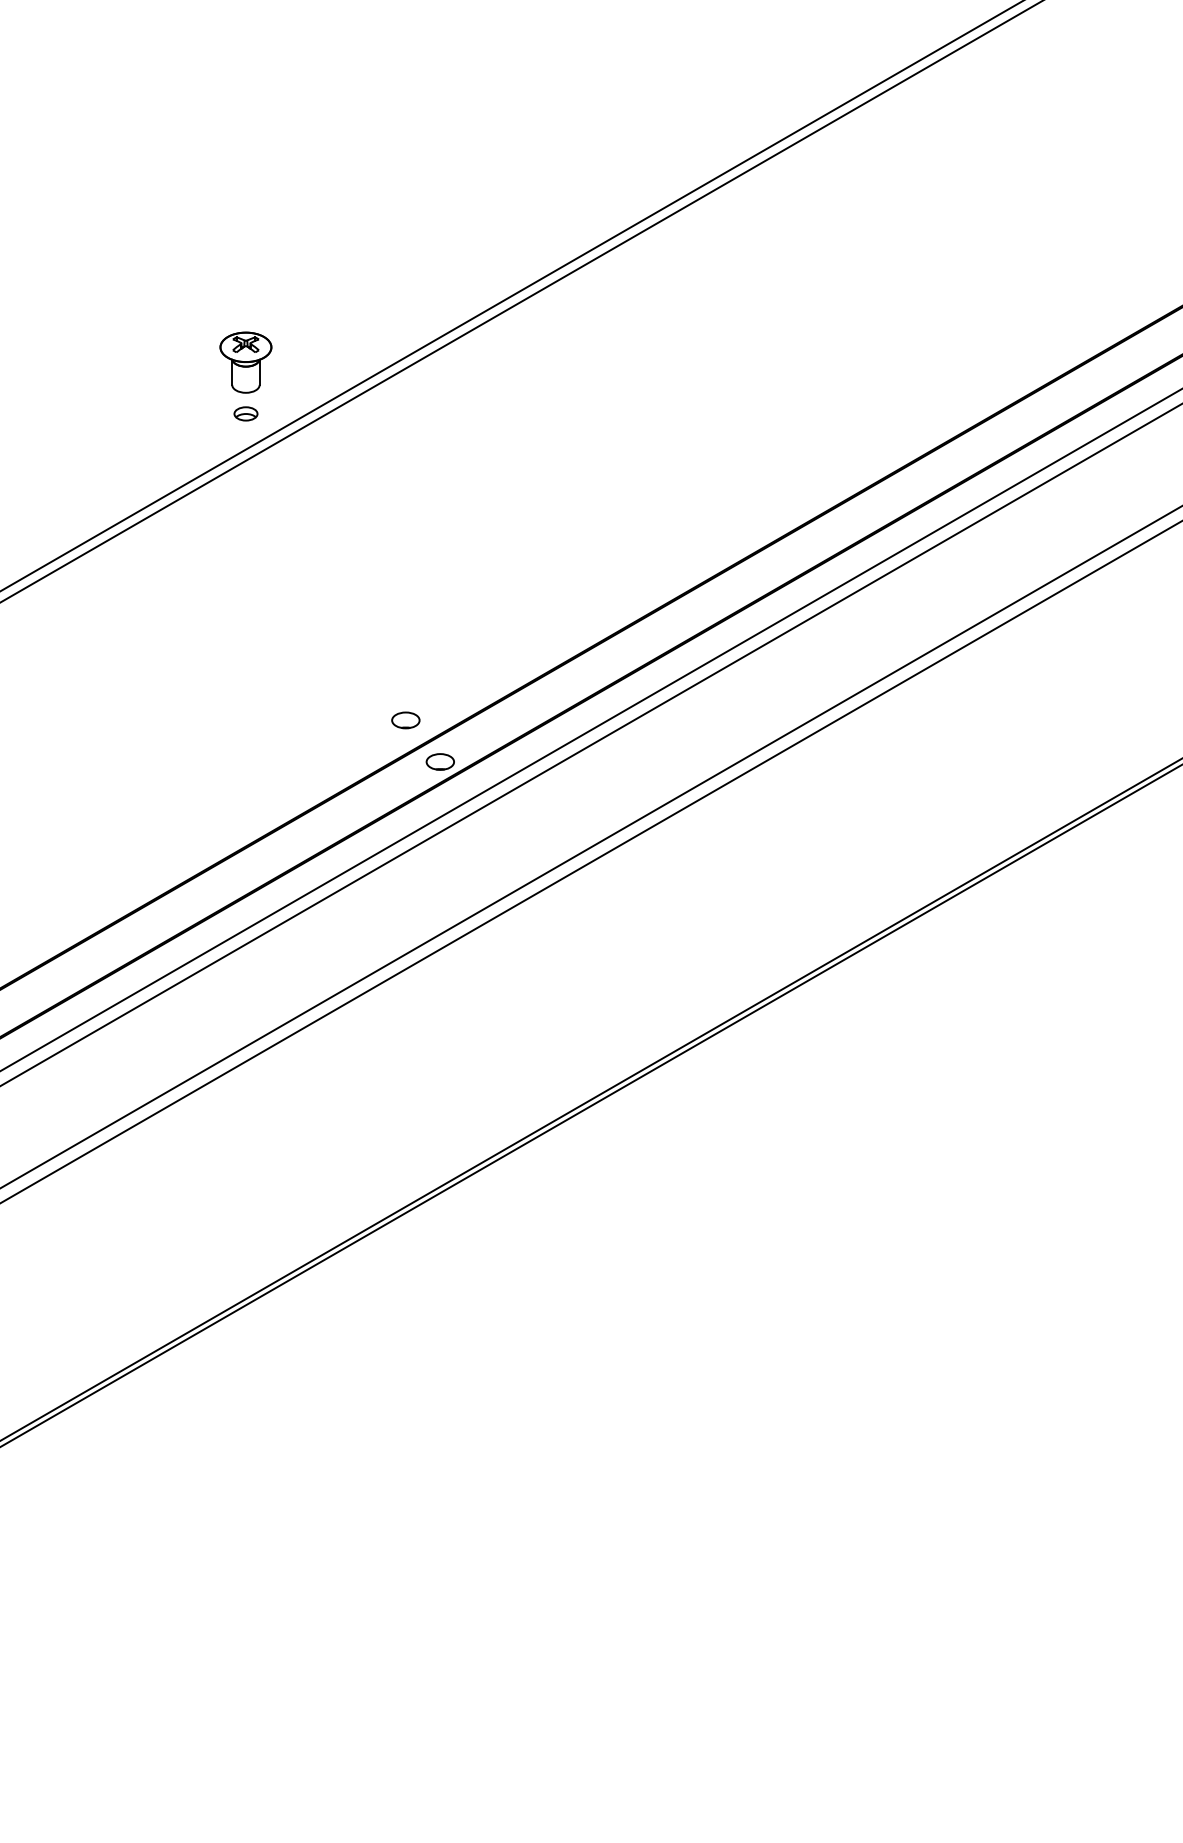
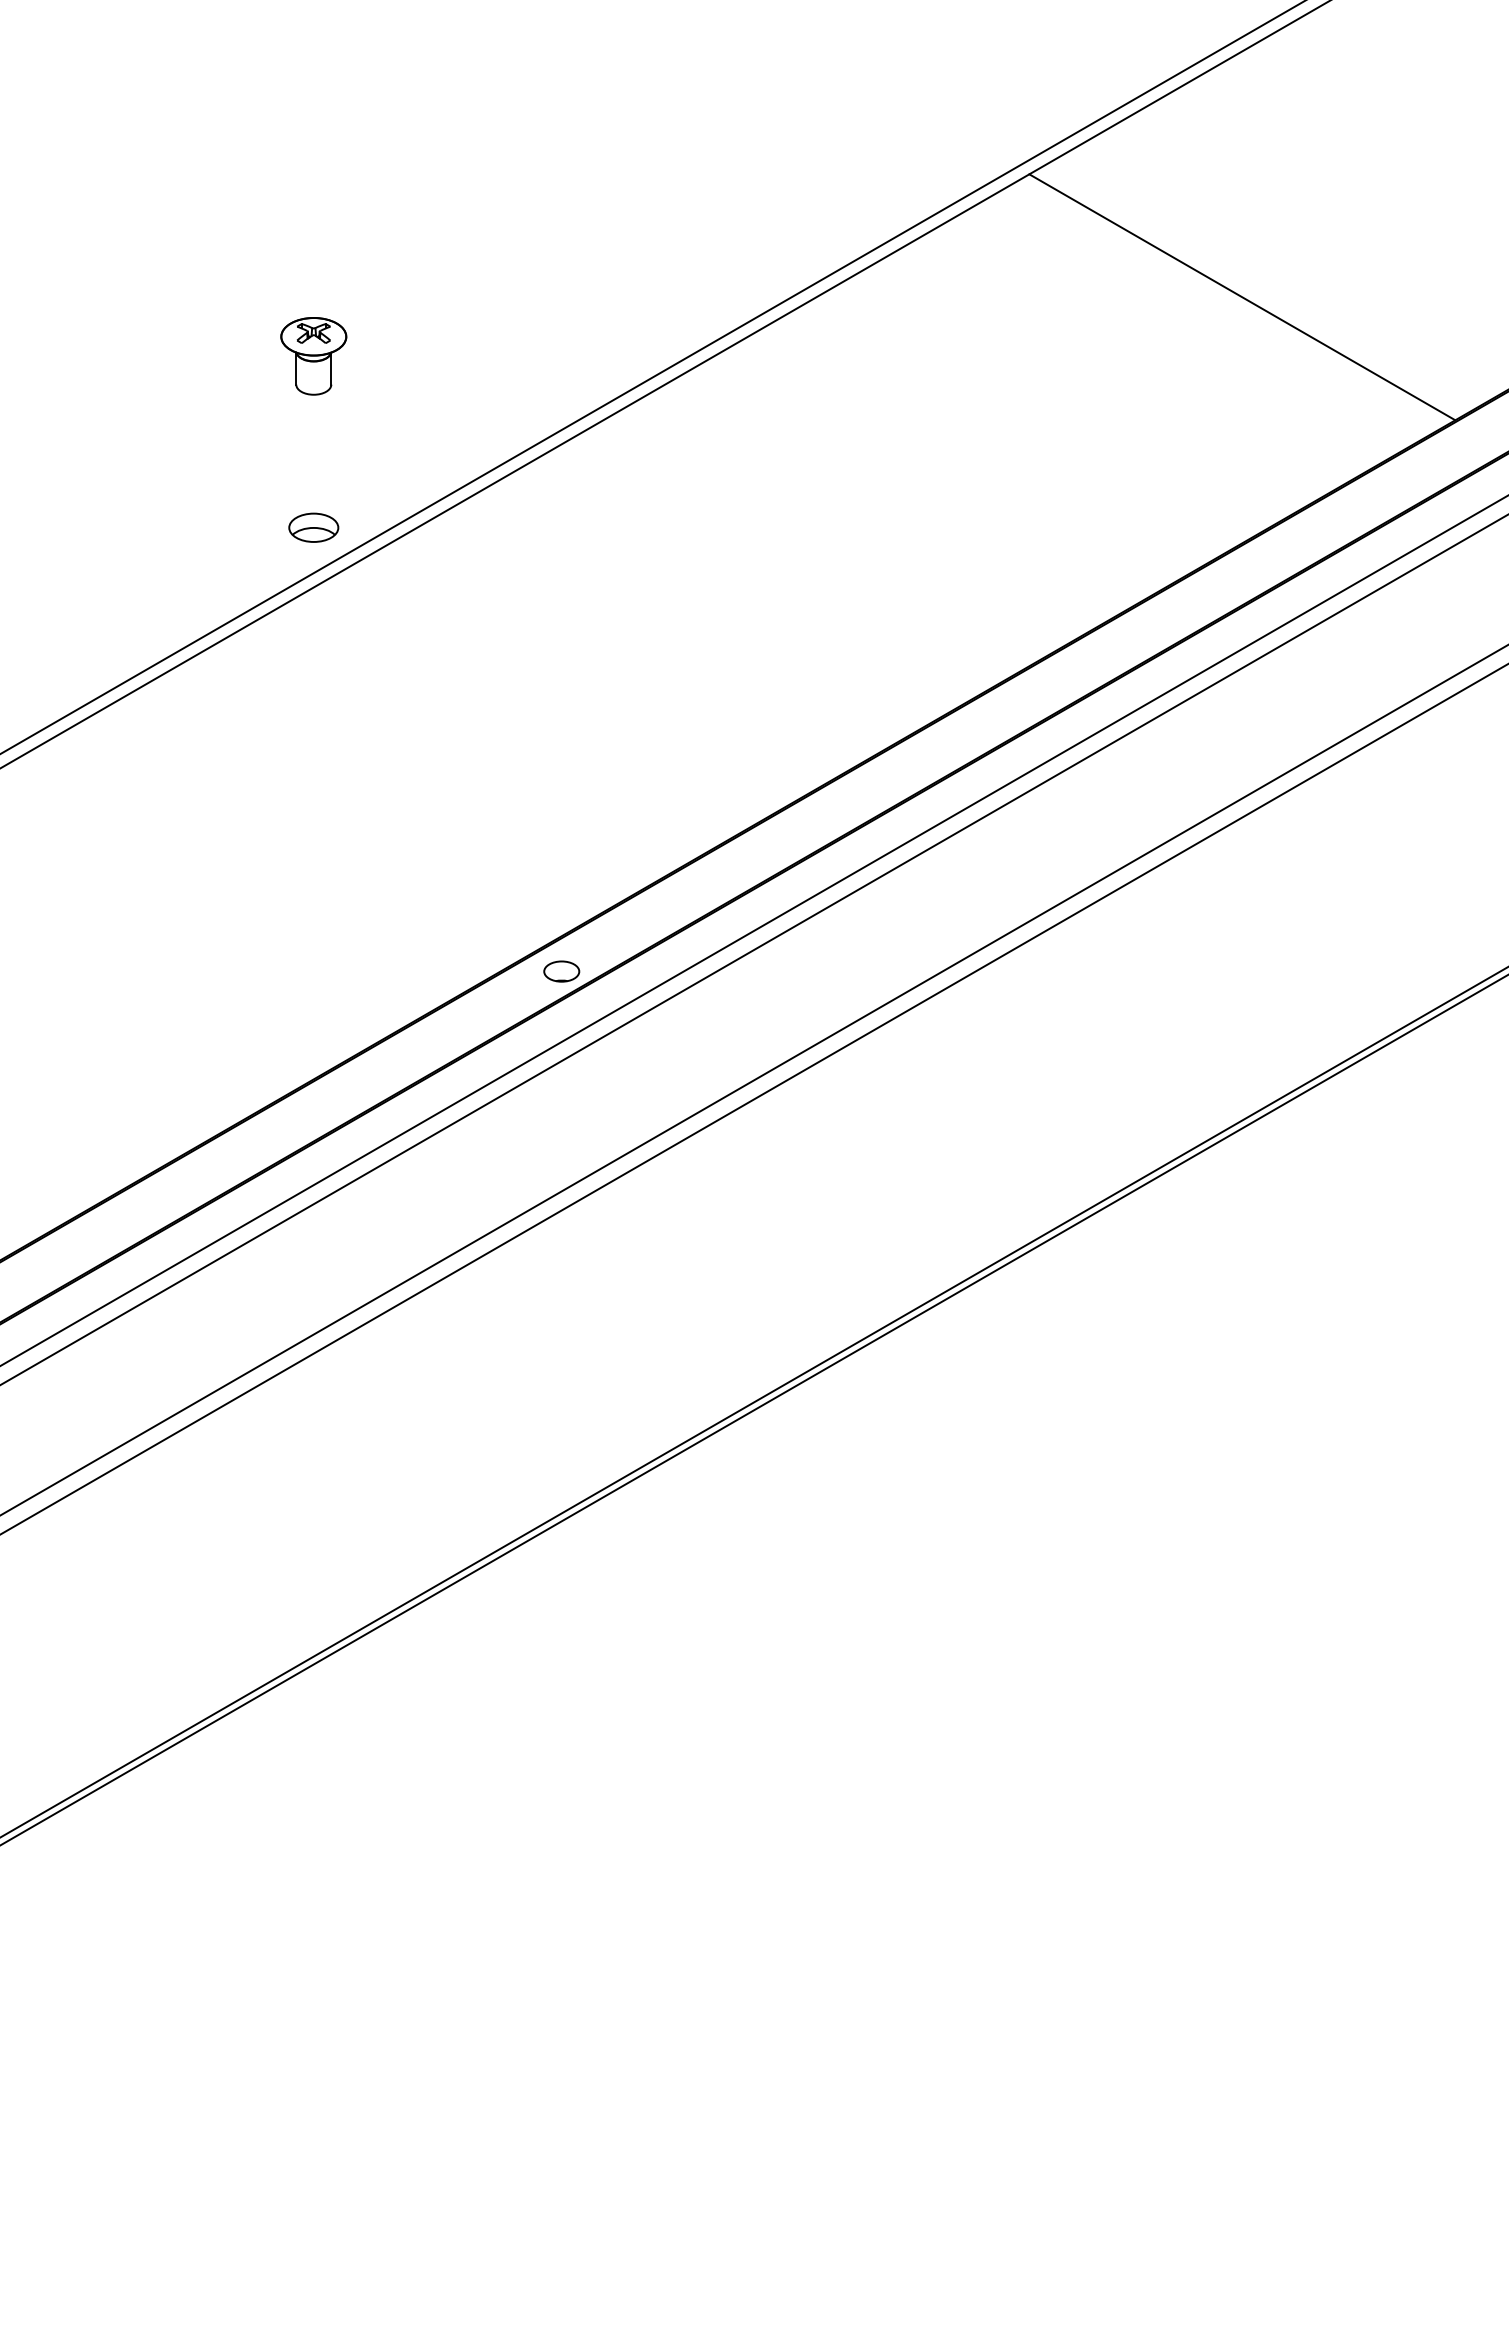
line: (974, 233) -> (1242, 297), added
part: (245, 362) -> (313, 356), moved
part: (245, 413) -> (313, 527), size x1.67
part: (405, 720) -> (517, 918), removed

